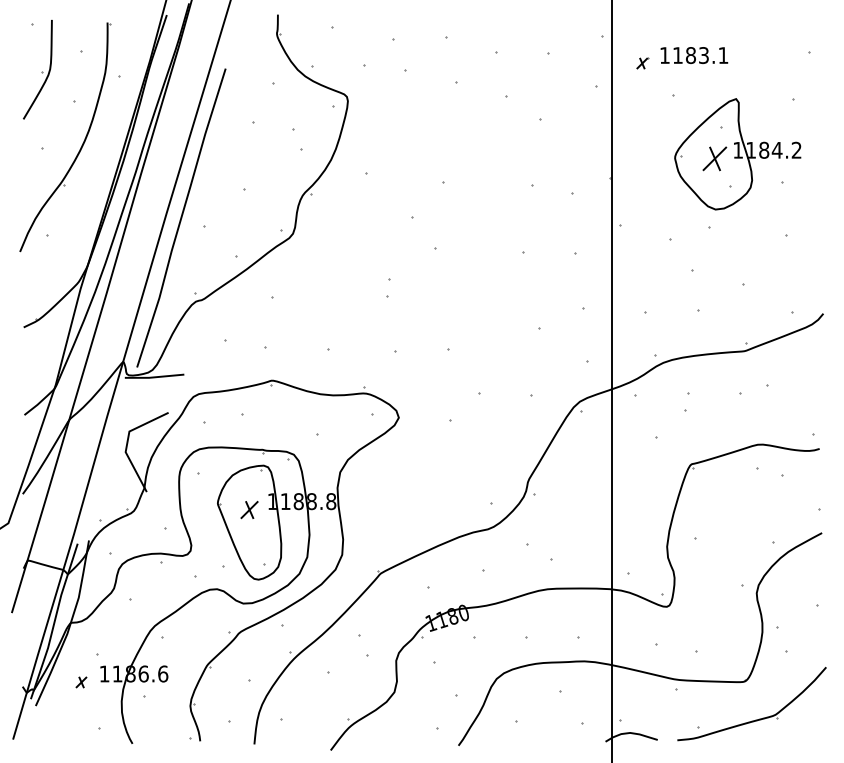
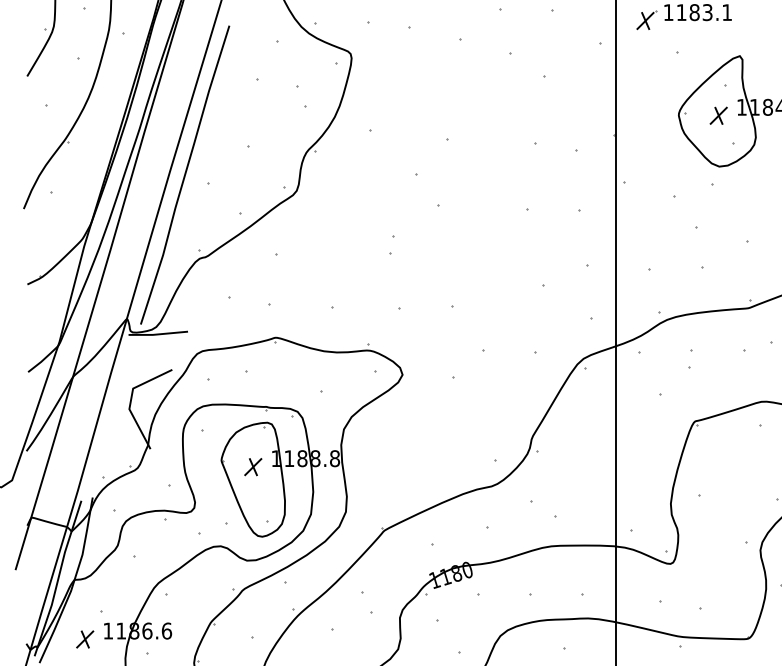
part: (642, 62) -> (646, 19), size x1.67
part: (715, 158) -> (719, 115), size x0.71
part: (81, 682) -> (85, 639), size x1.67

